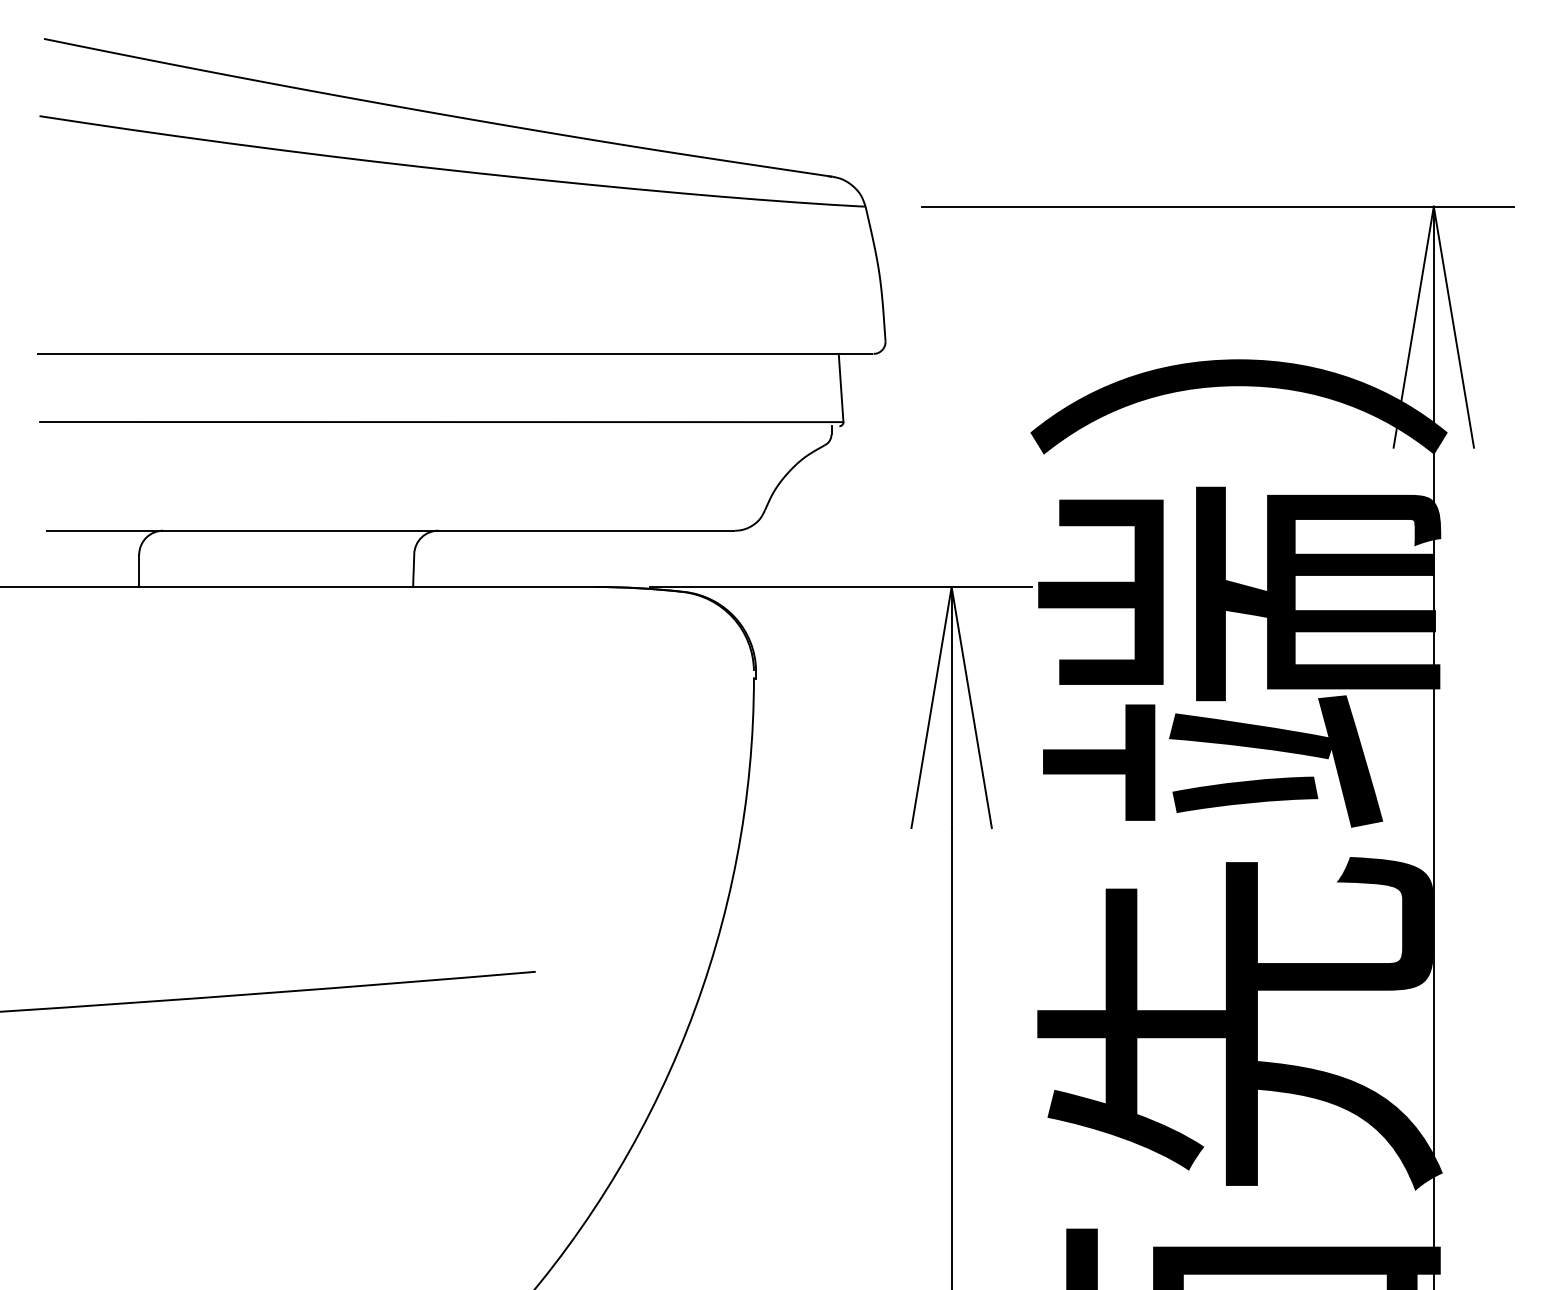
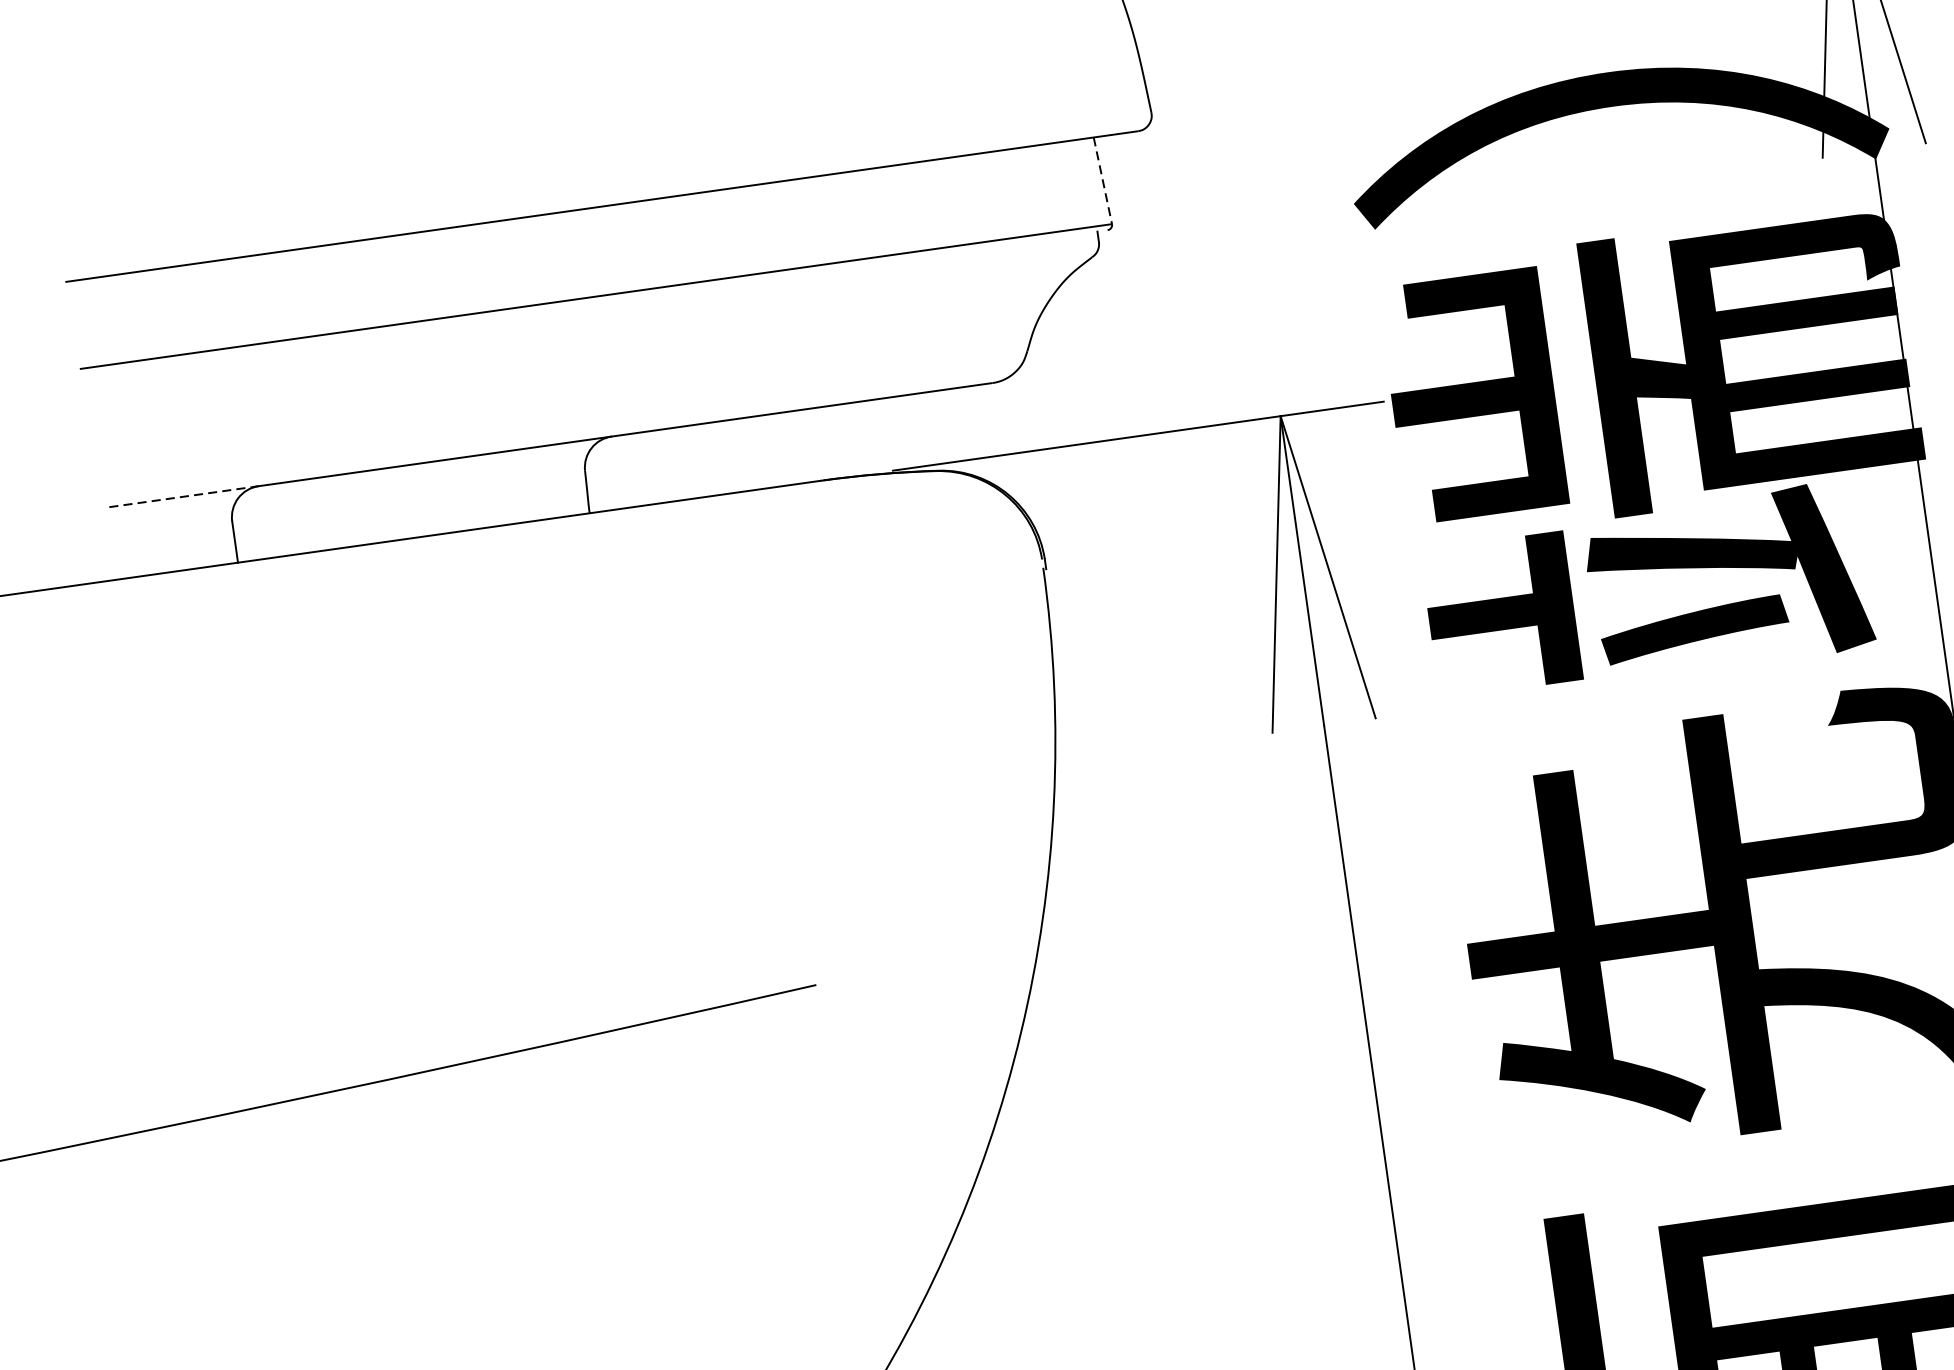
line: (841, 388) -> (1103, 181), solid -> dashed
line: (102, 530) -> (180, 496), solid -> dashed

